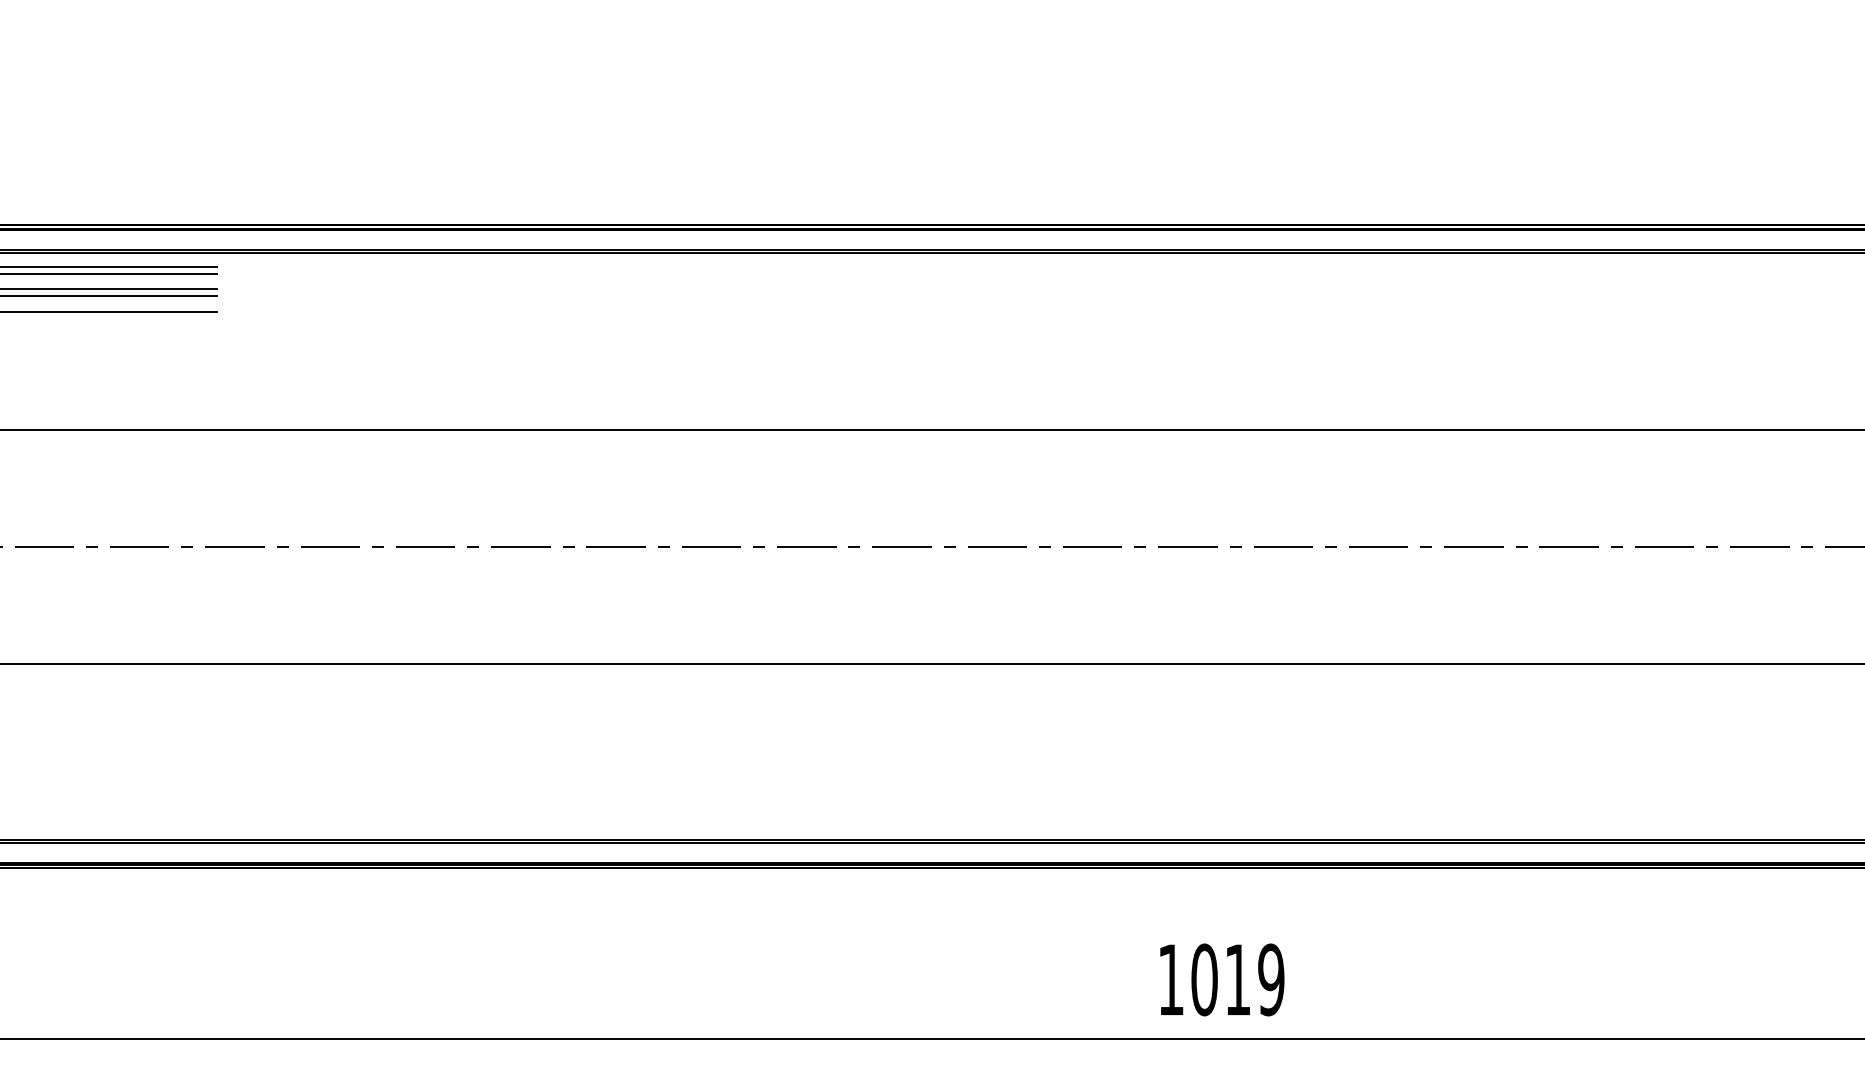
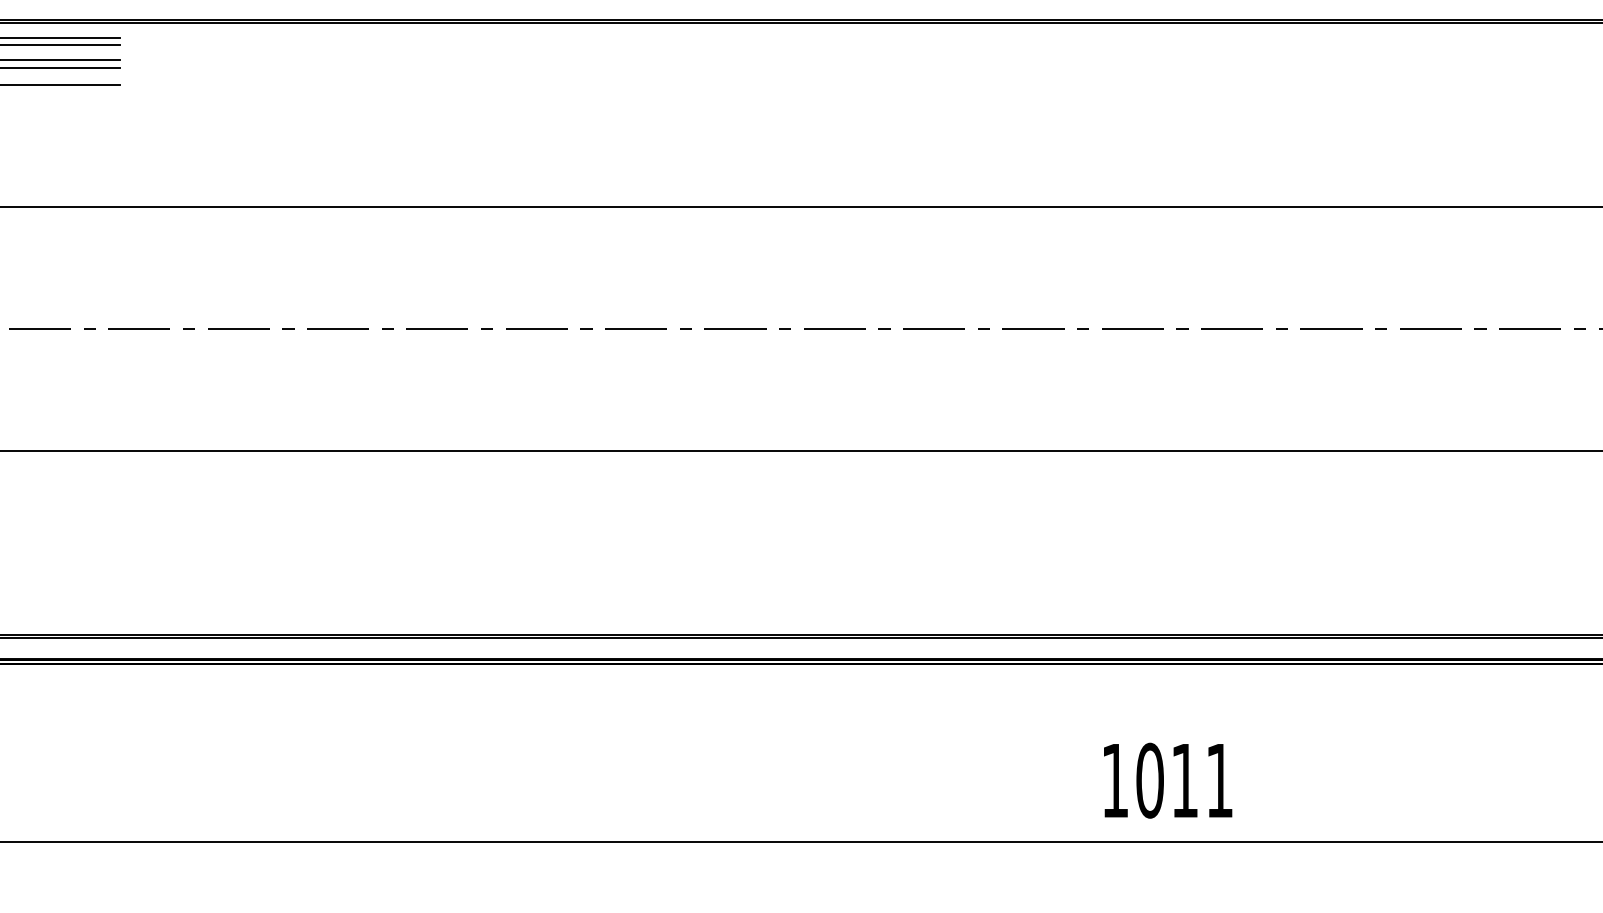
text: (1271, 979) -> (1219, 780), 1019 -> 1011

